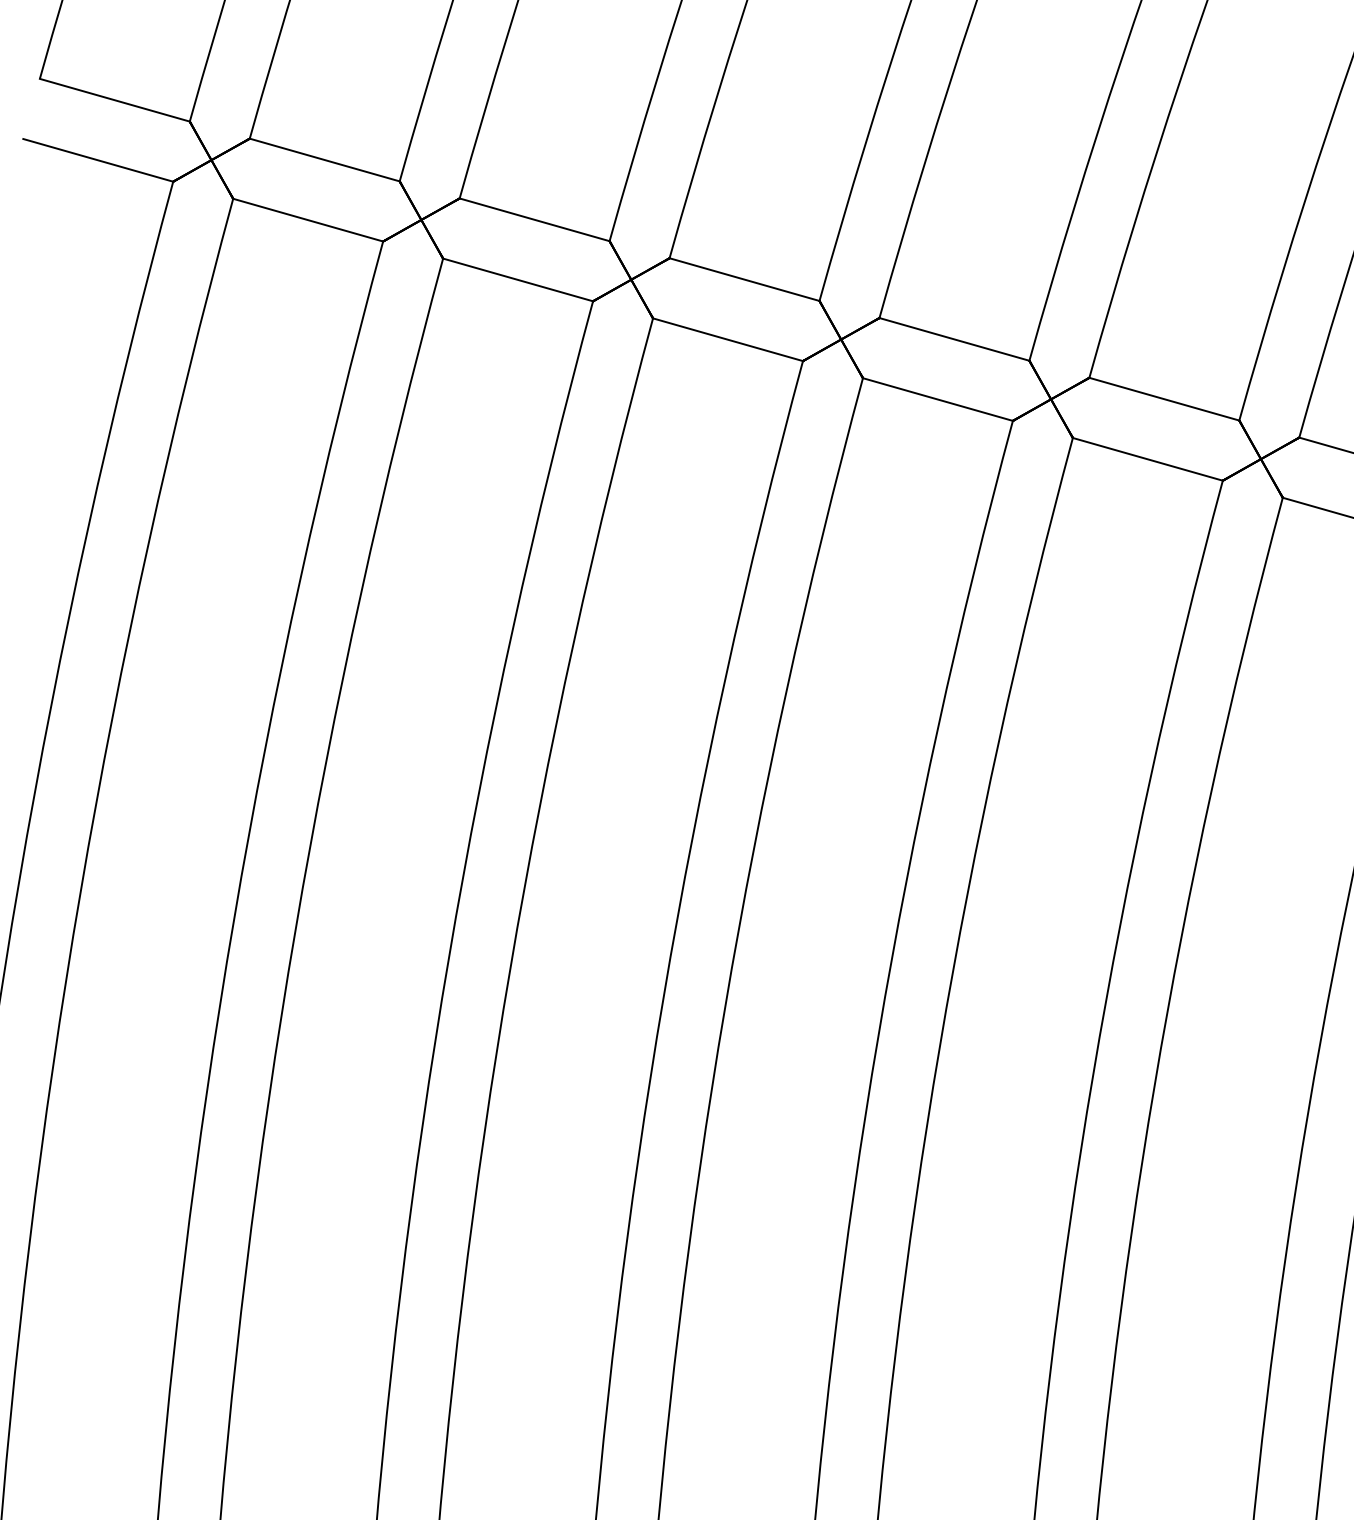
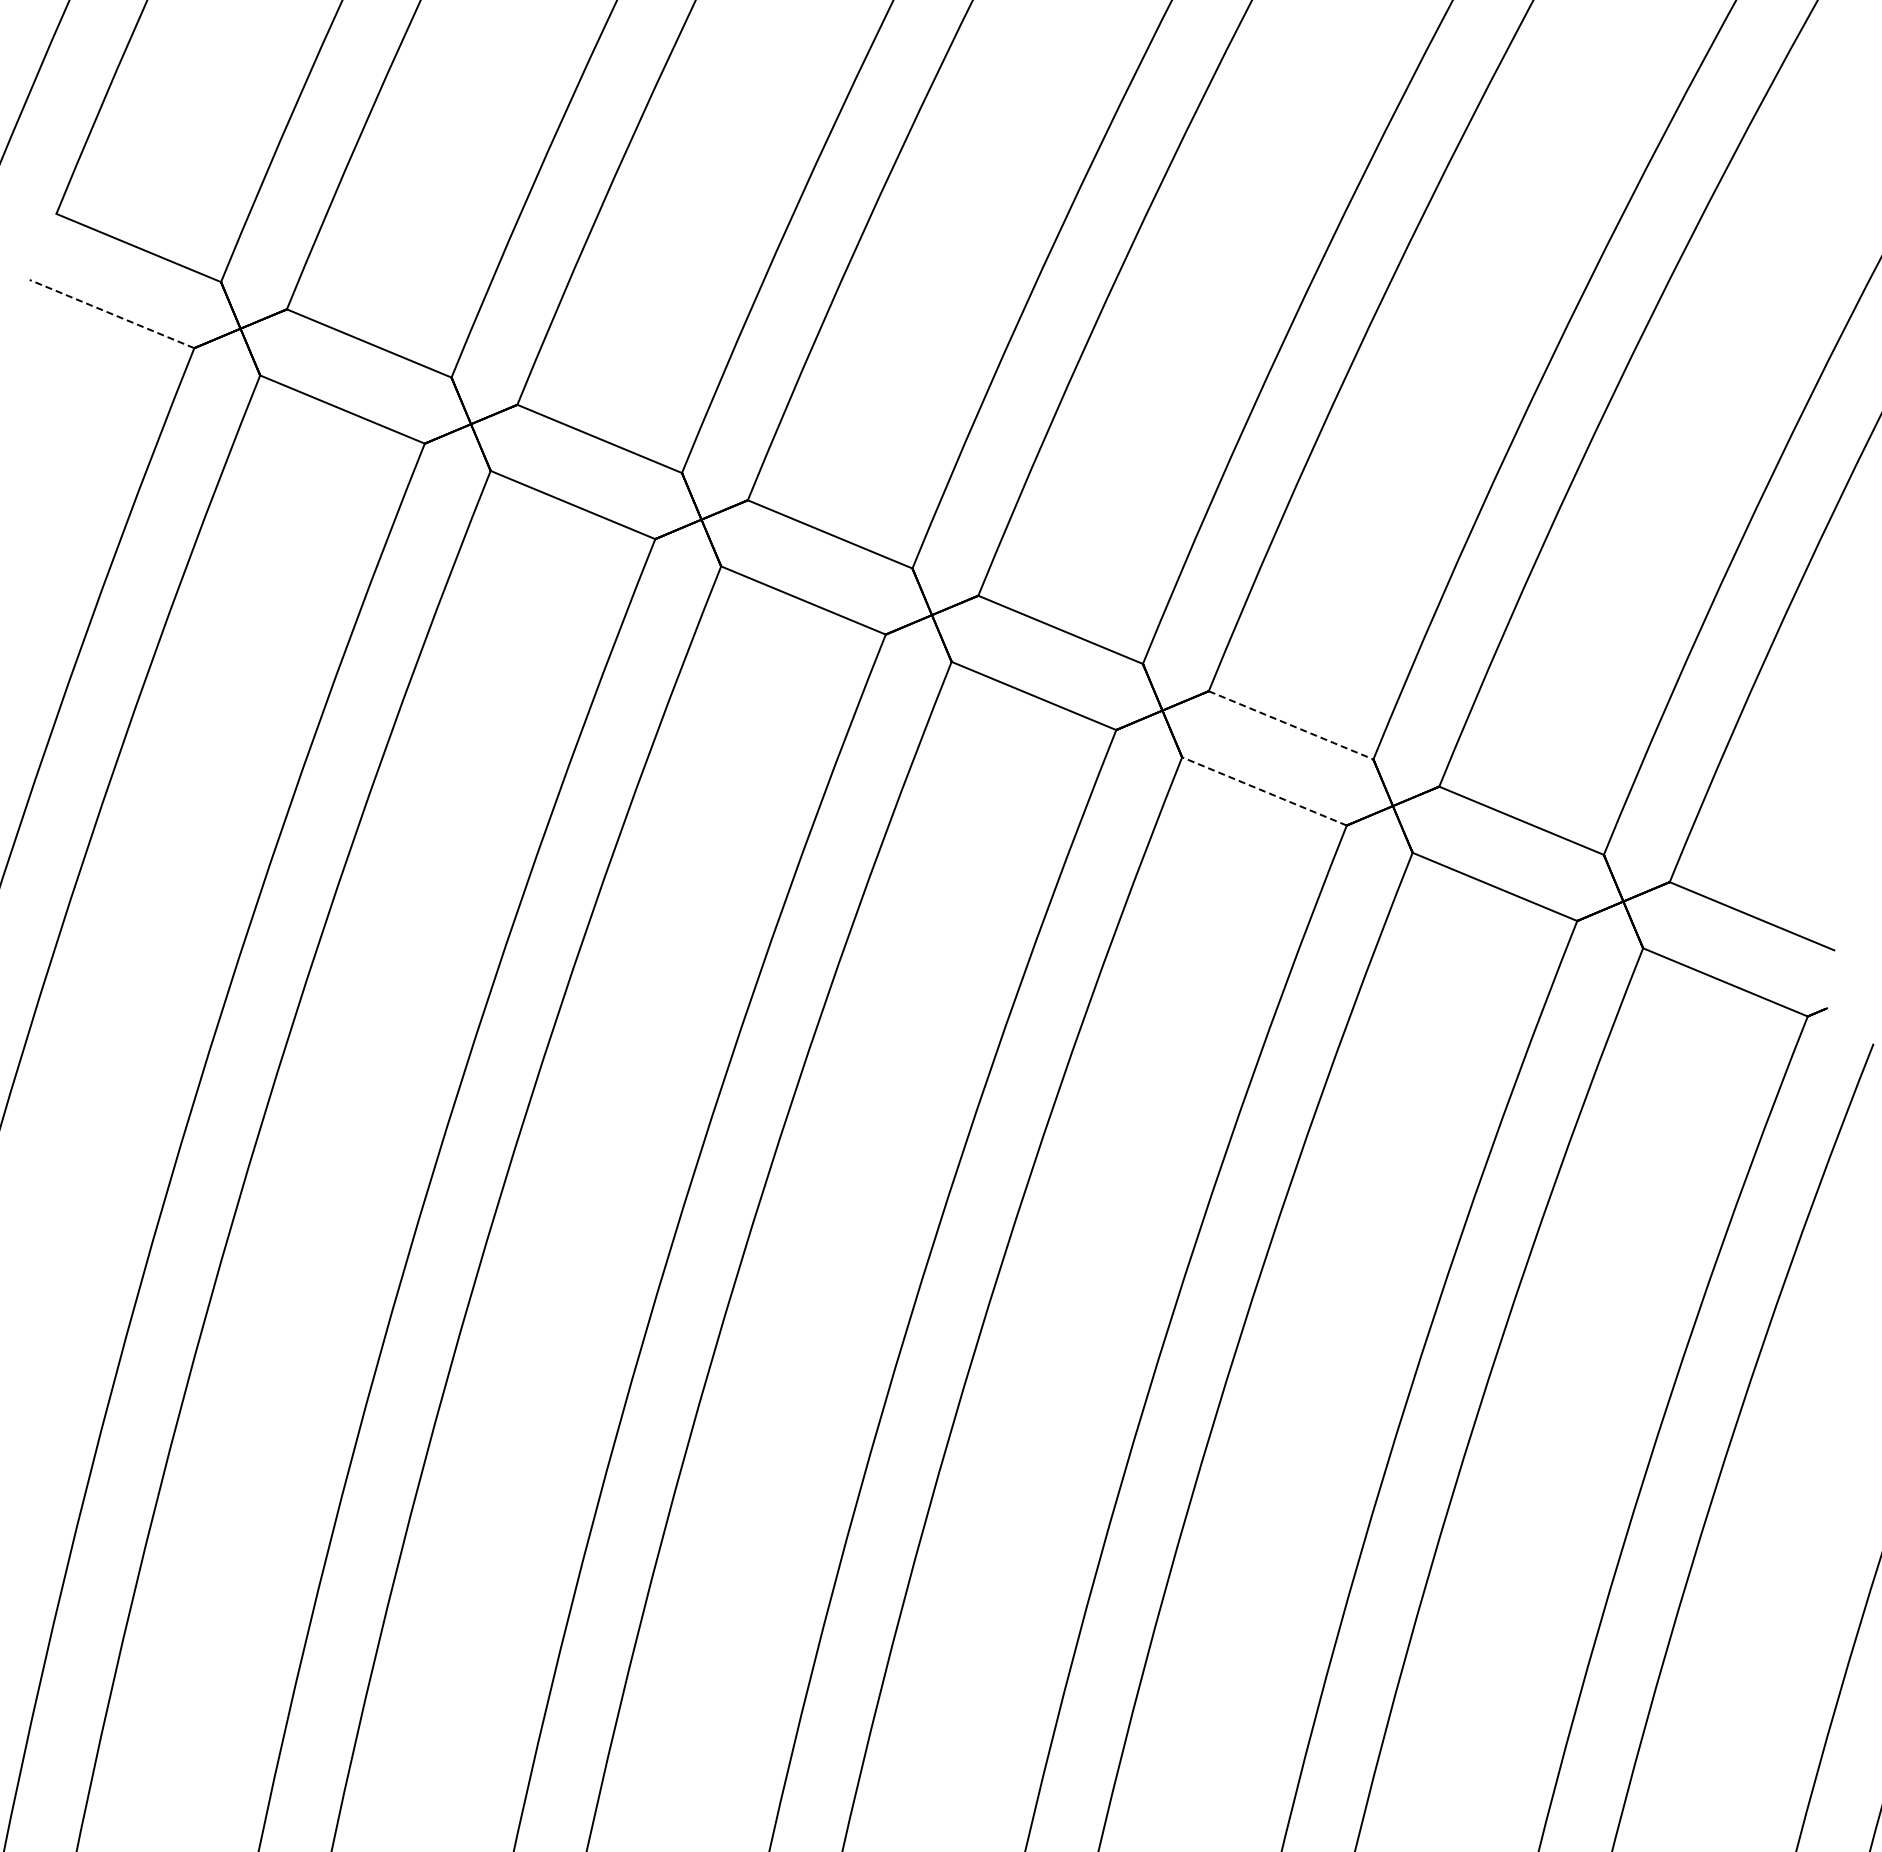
line: (97, 159) -> (111, 313), solid -> dashed
line: (1164, 399) -> (1291, 725), solid -> dashed
line: (1147, 459) -> (1264, 791), solid -> dashed

